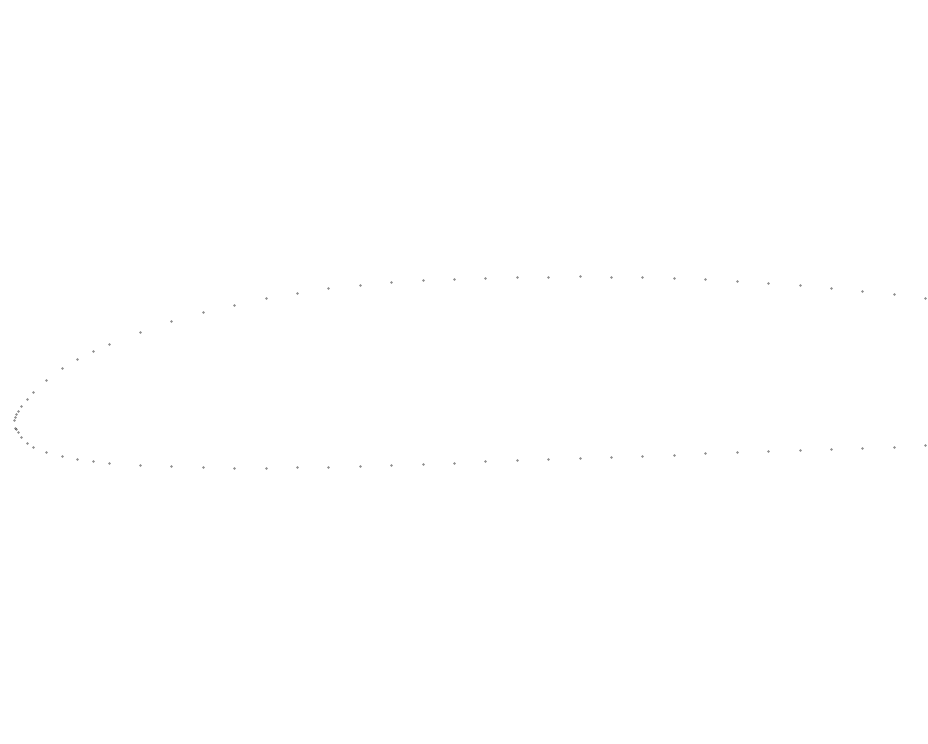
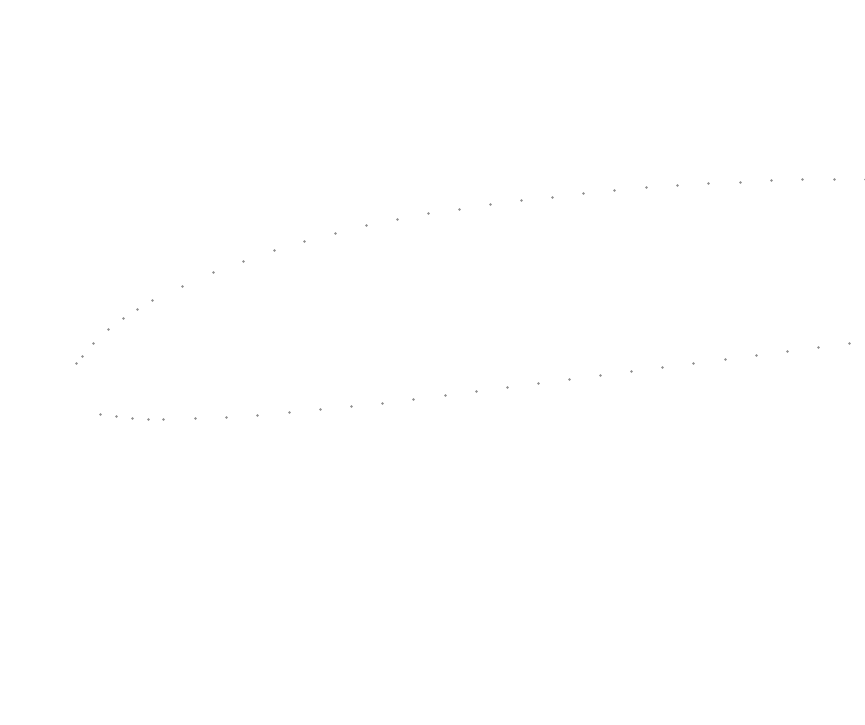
part: (17, 429) -> (69, 394), removed

